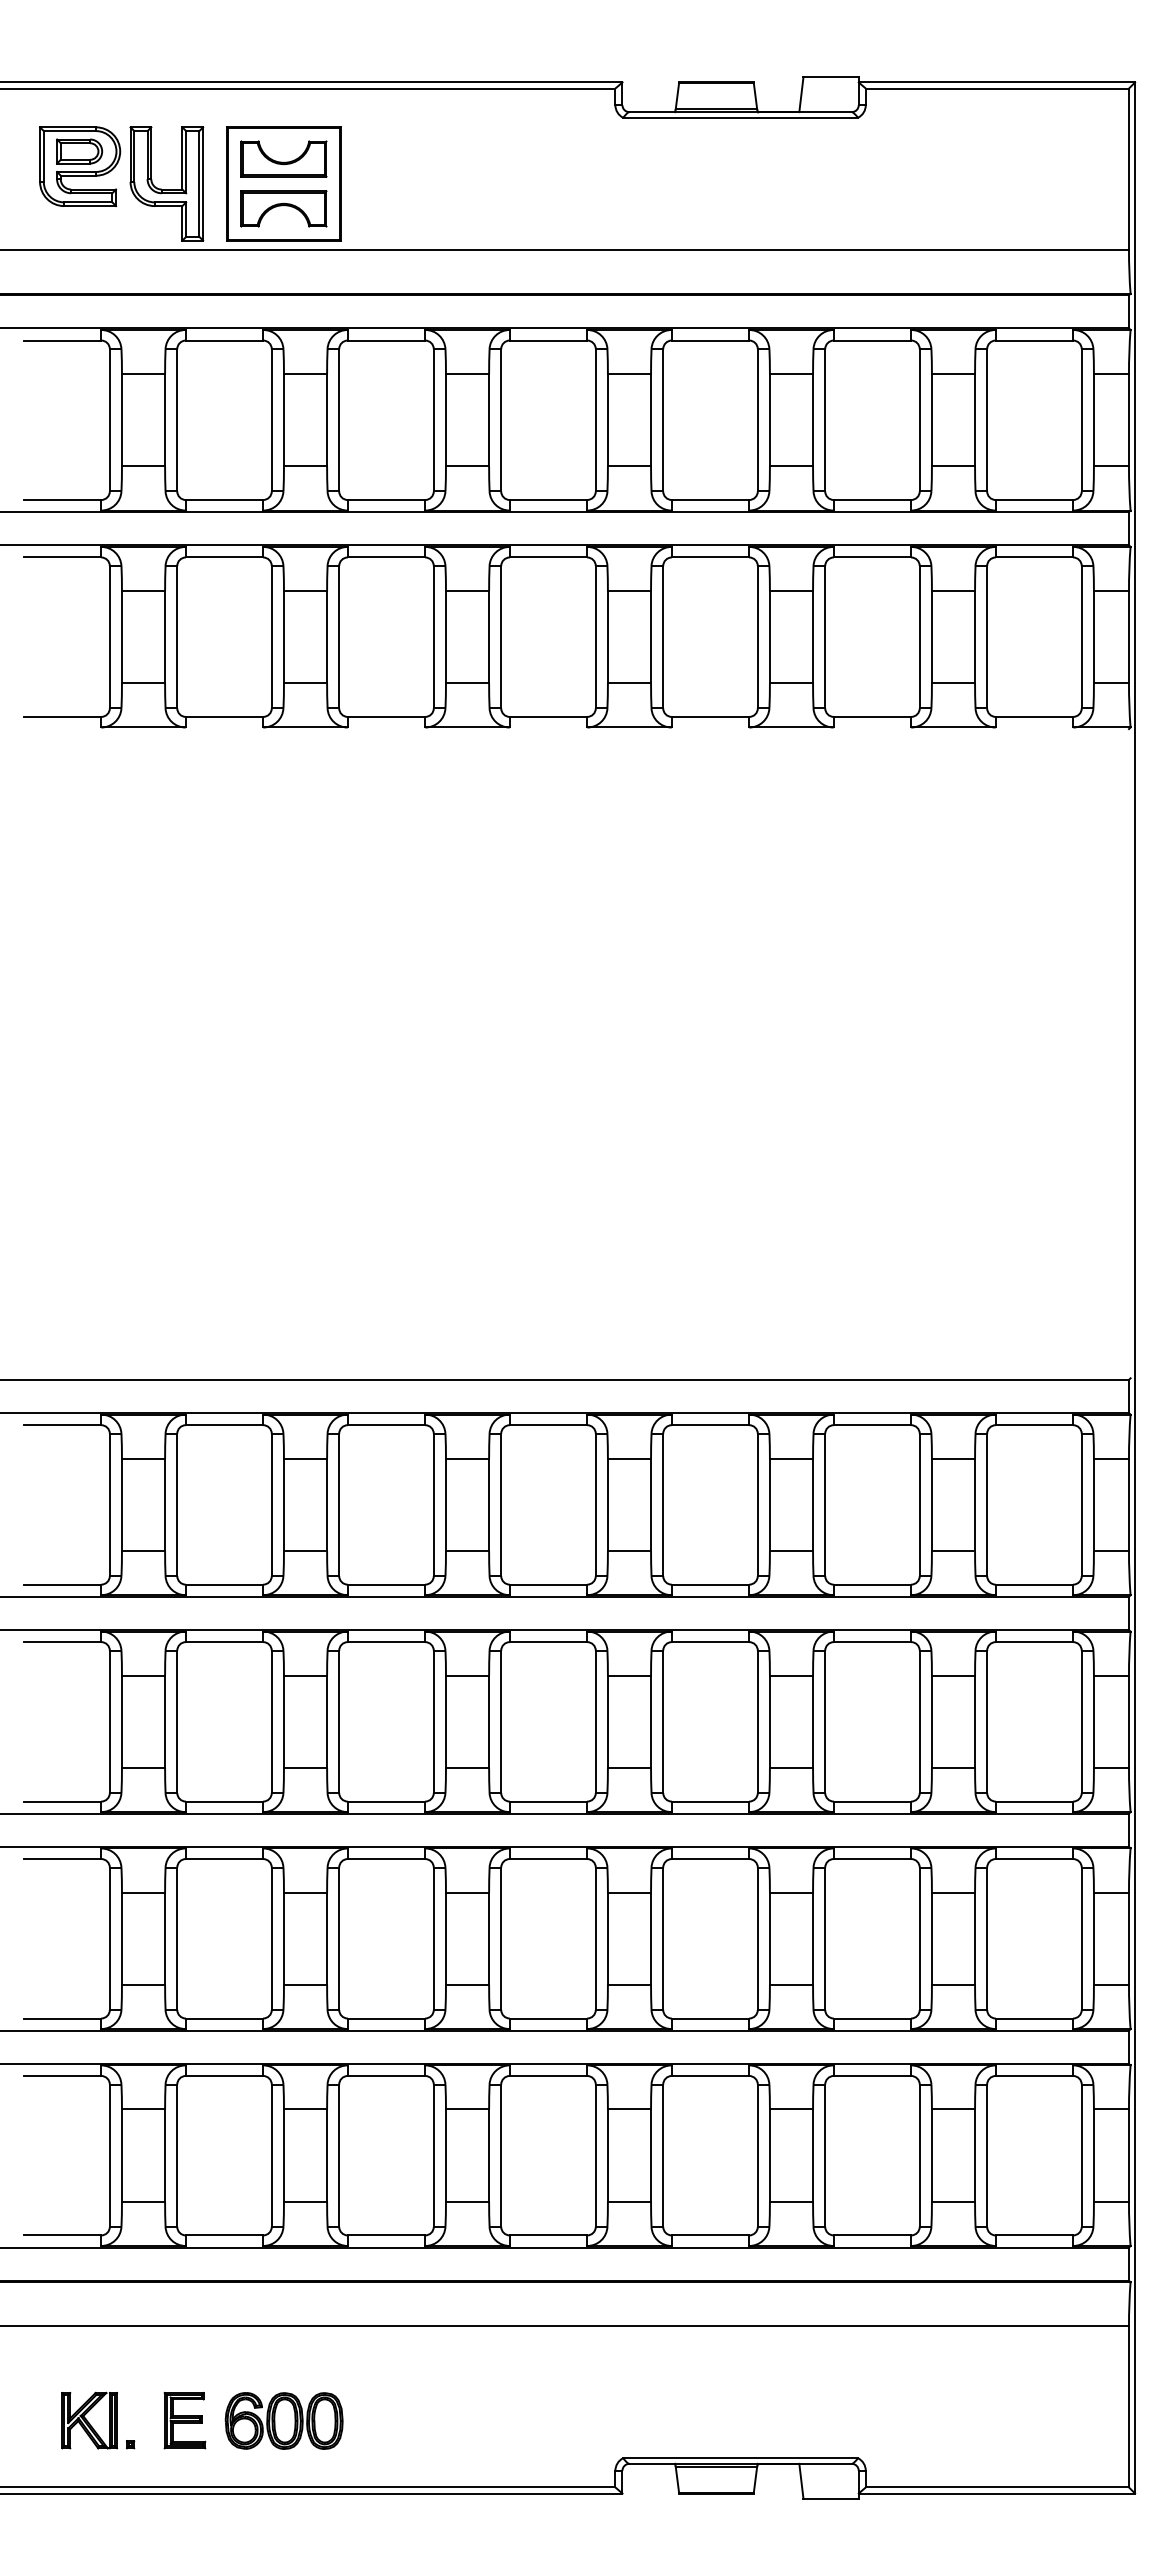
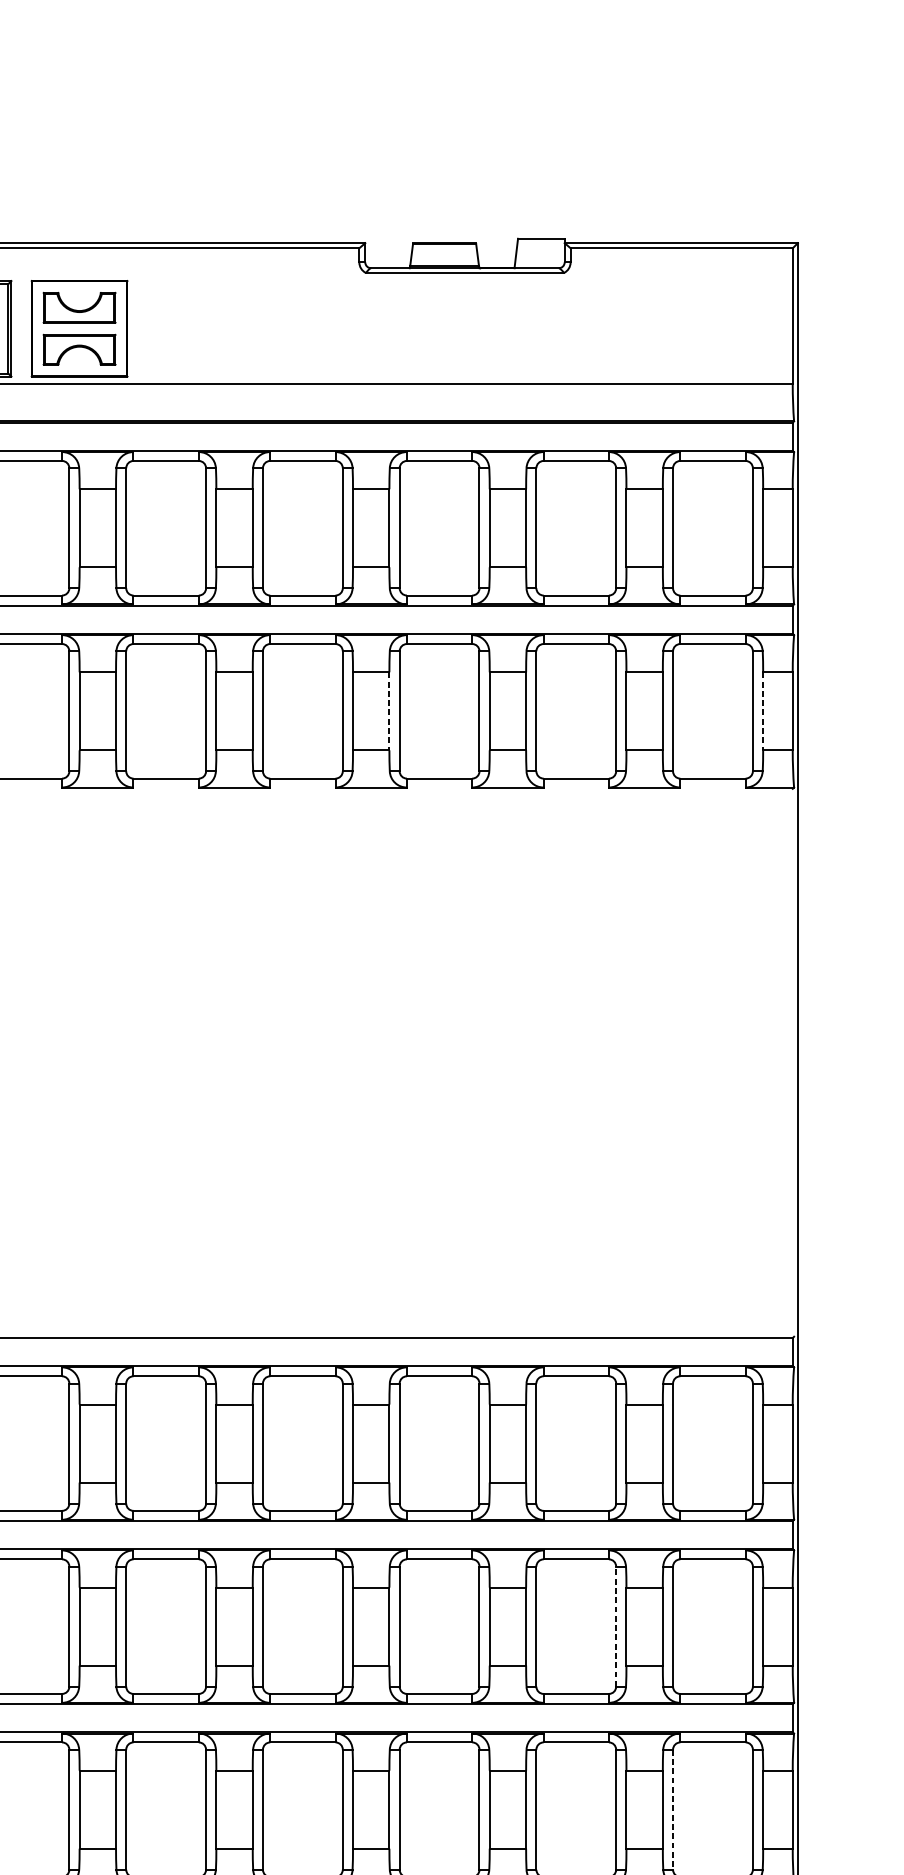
line: (651, 637) -> (389, 711), solid -> dashed
line: (1093, 637) -> (762, 711), solid -> dashed
line: (919, 1721) -> (615, 1626), solid -> dashed
line: (987, 1939) -> (673, 1810), solid -> dashed

